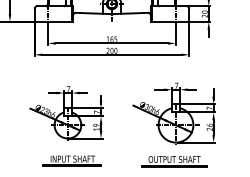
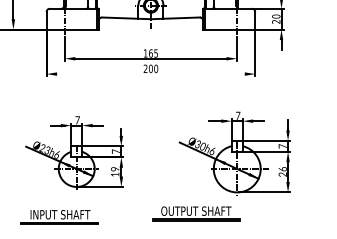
line: (111, 54) -> (150, 73), removed
part: (66, 113) -> (74, 153), moved
part: (71, 160) -> (58, 216), moved
part: (174, 161) -> (196, 213), moved

